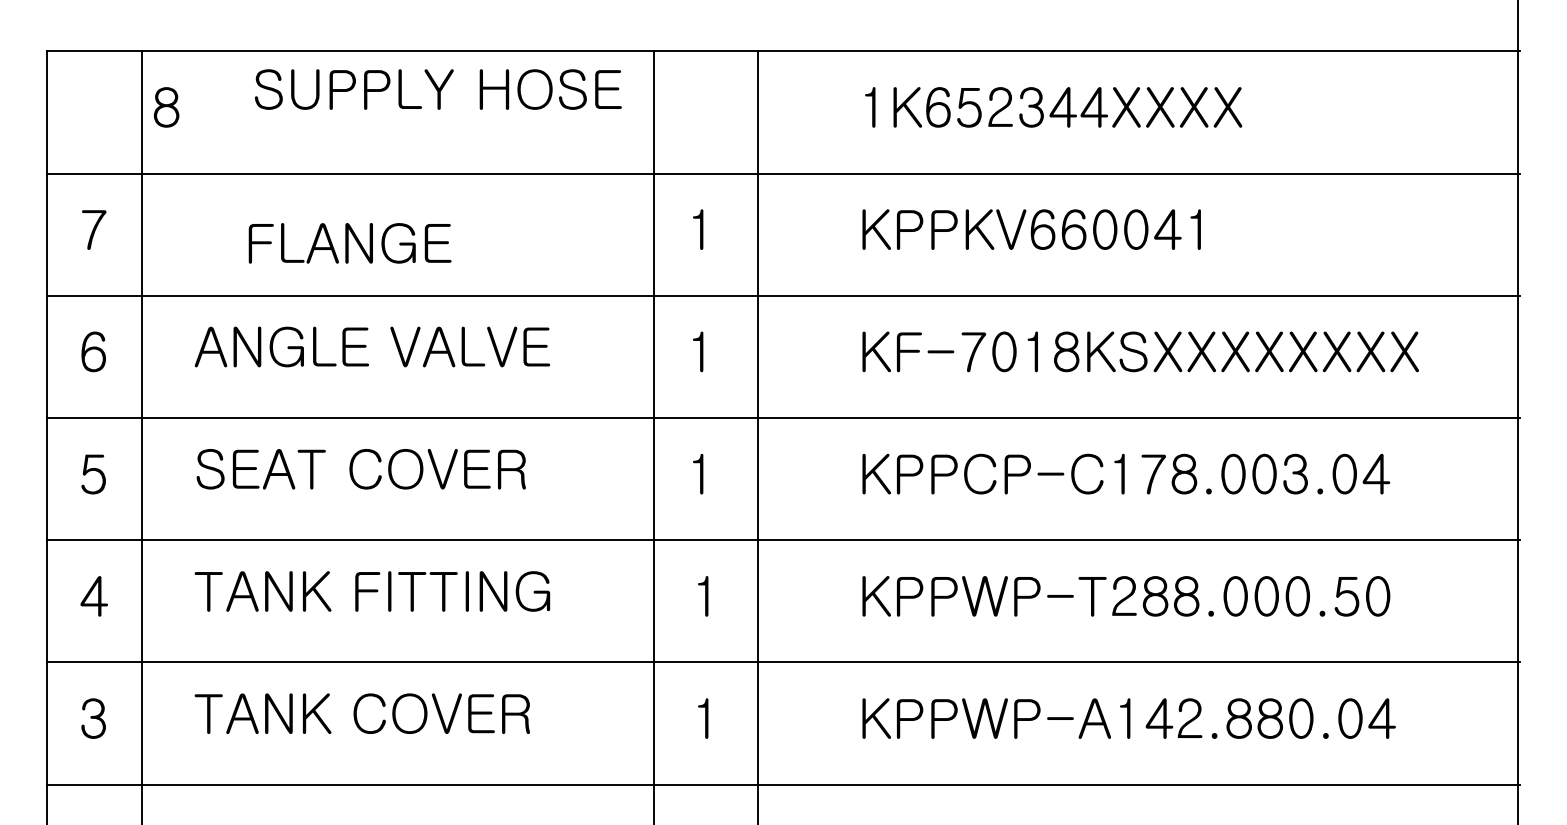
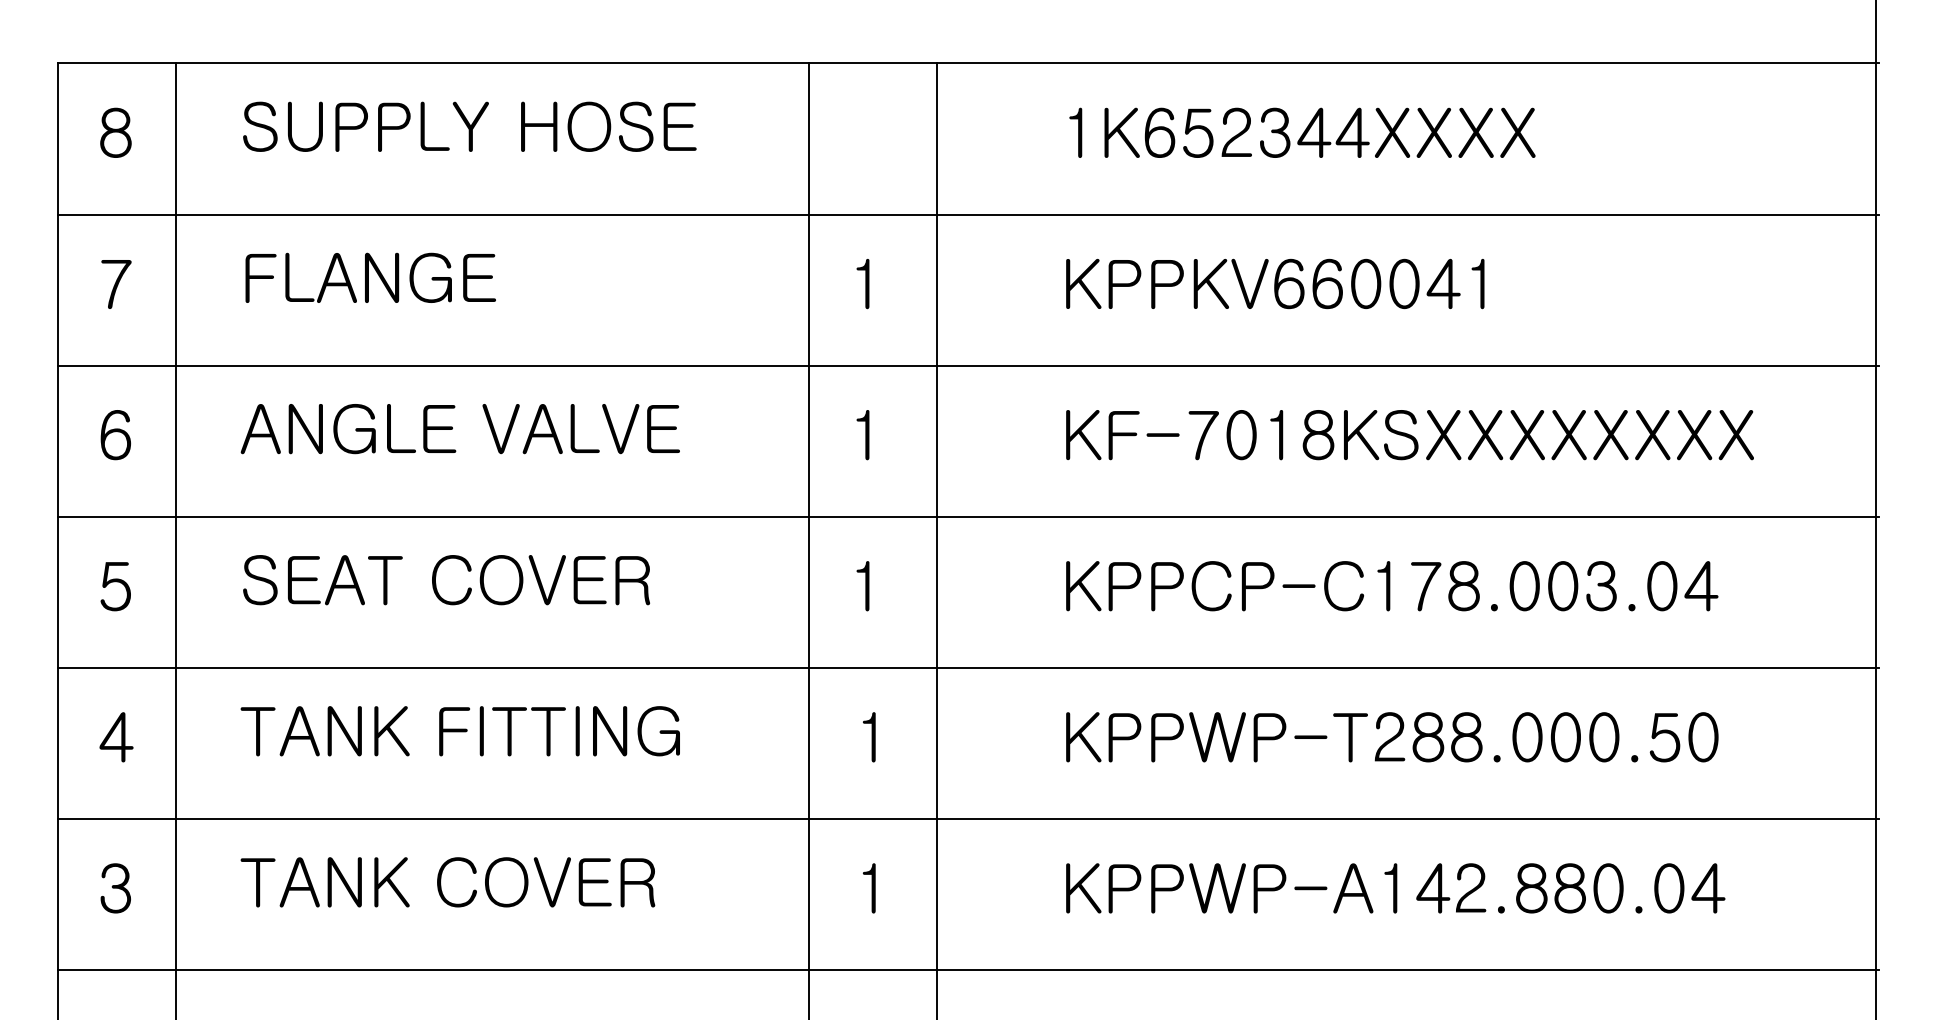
text: (438, 89) -> (469, 126), moved
text: (166, 107) -> (115, 132), moved
text: (349, 243) -> (370, 277), moved

